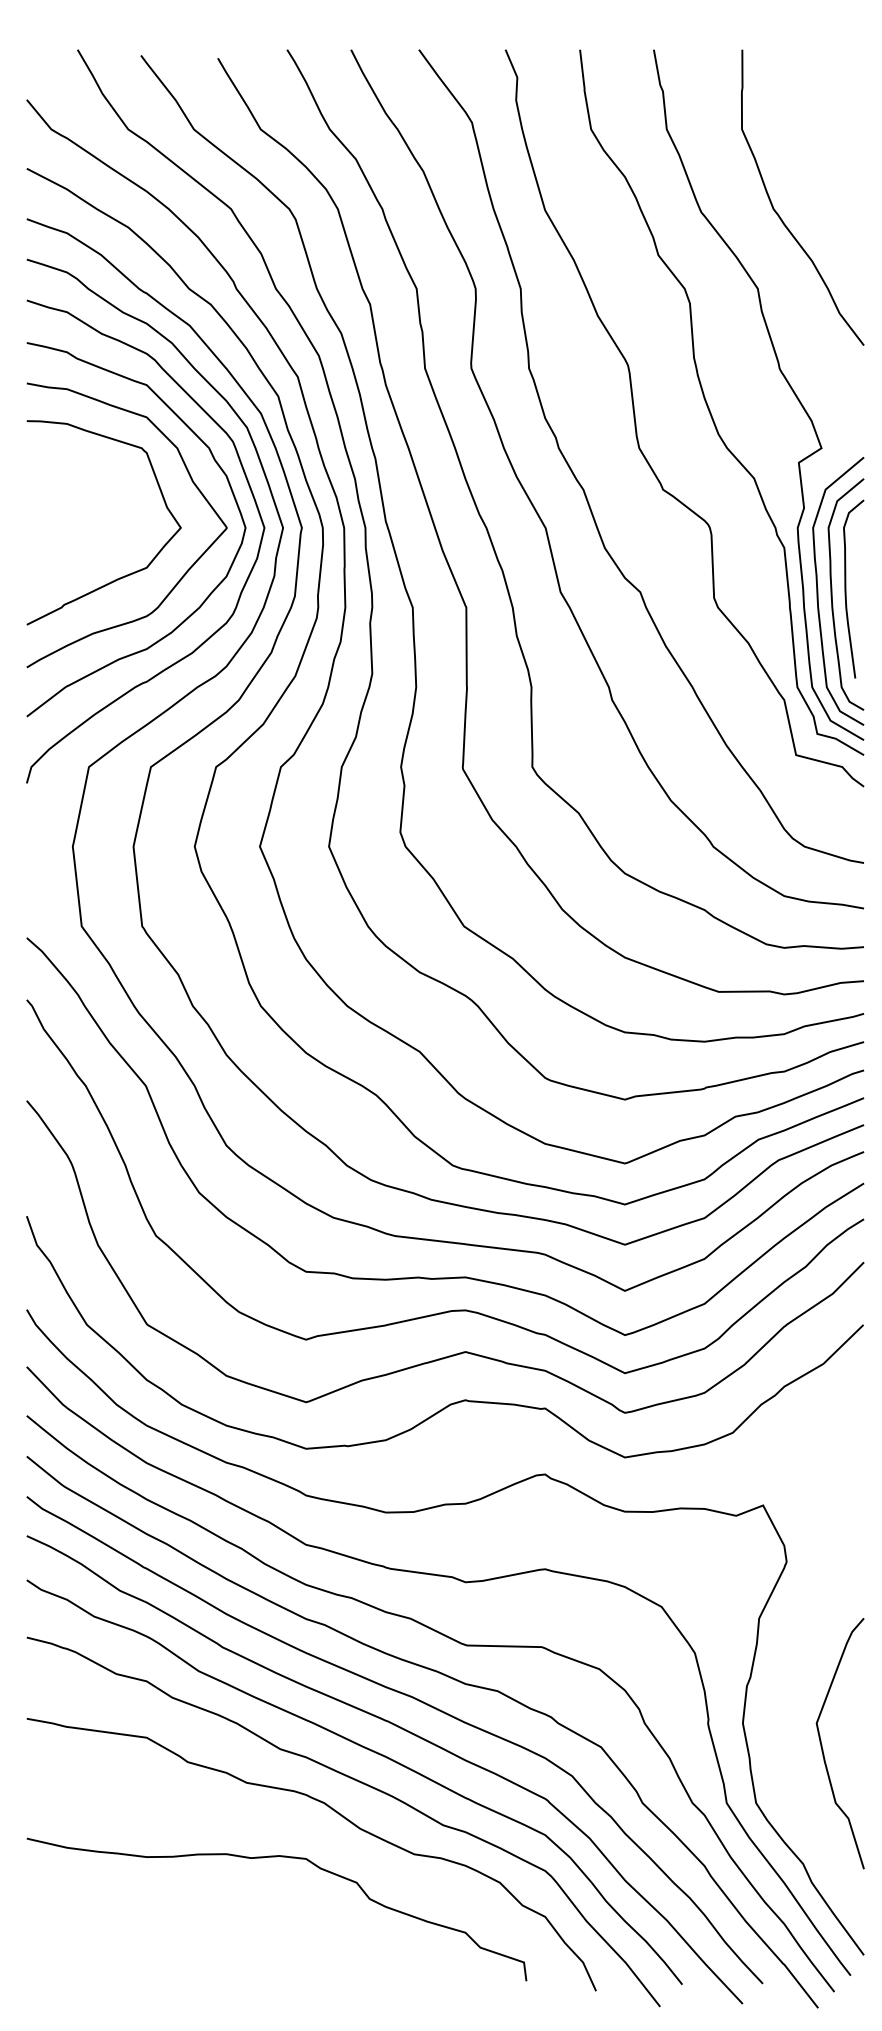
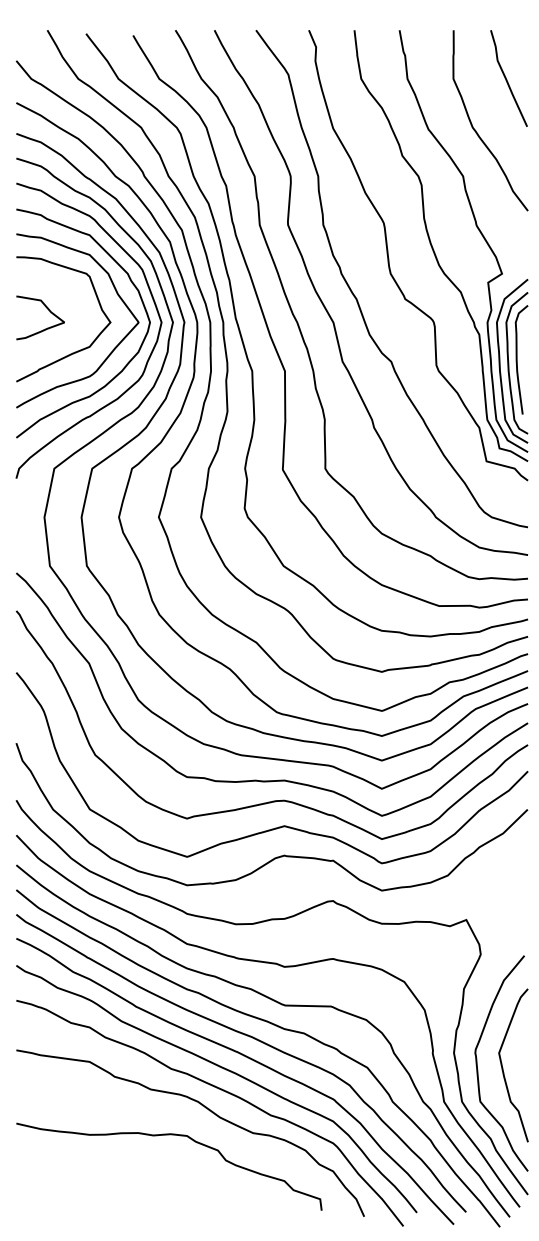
curve: (830, 130) -> (507, 79), added
curve: (77, 506) -> (47, 309), added
curve: (782, 1750) -> (478, 1069), added

